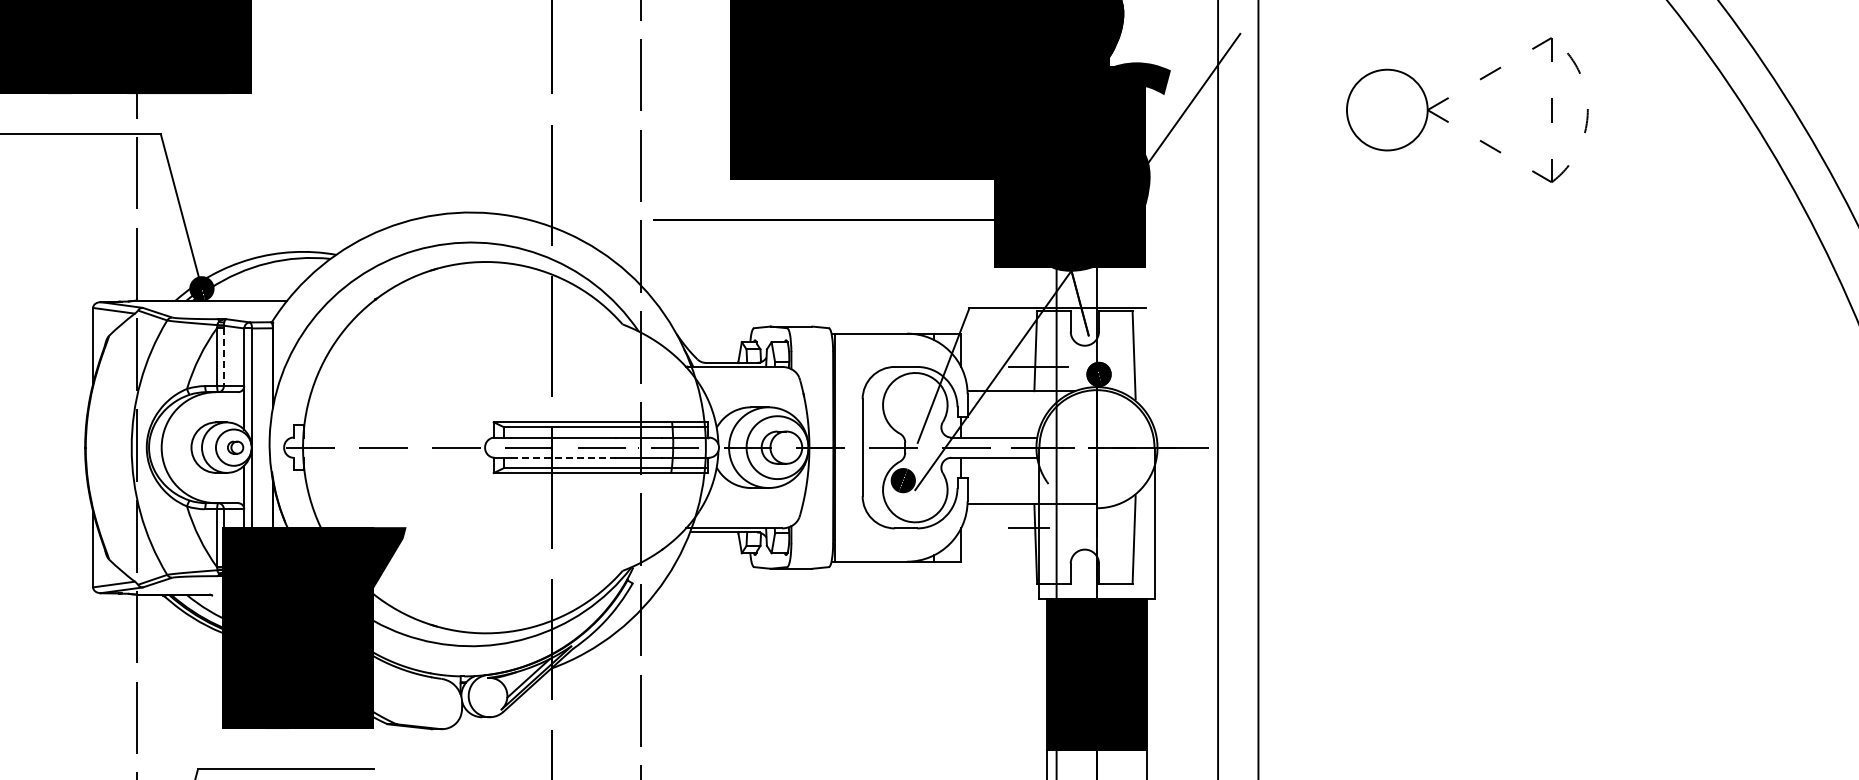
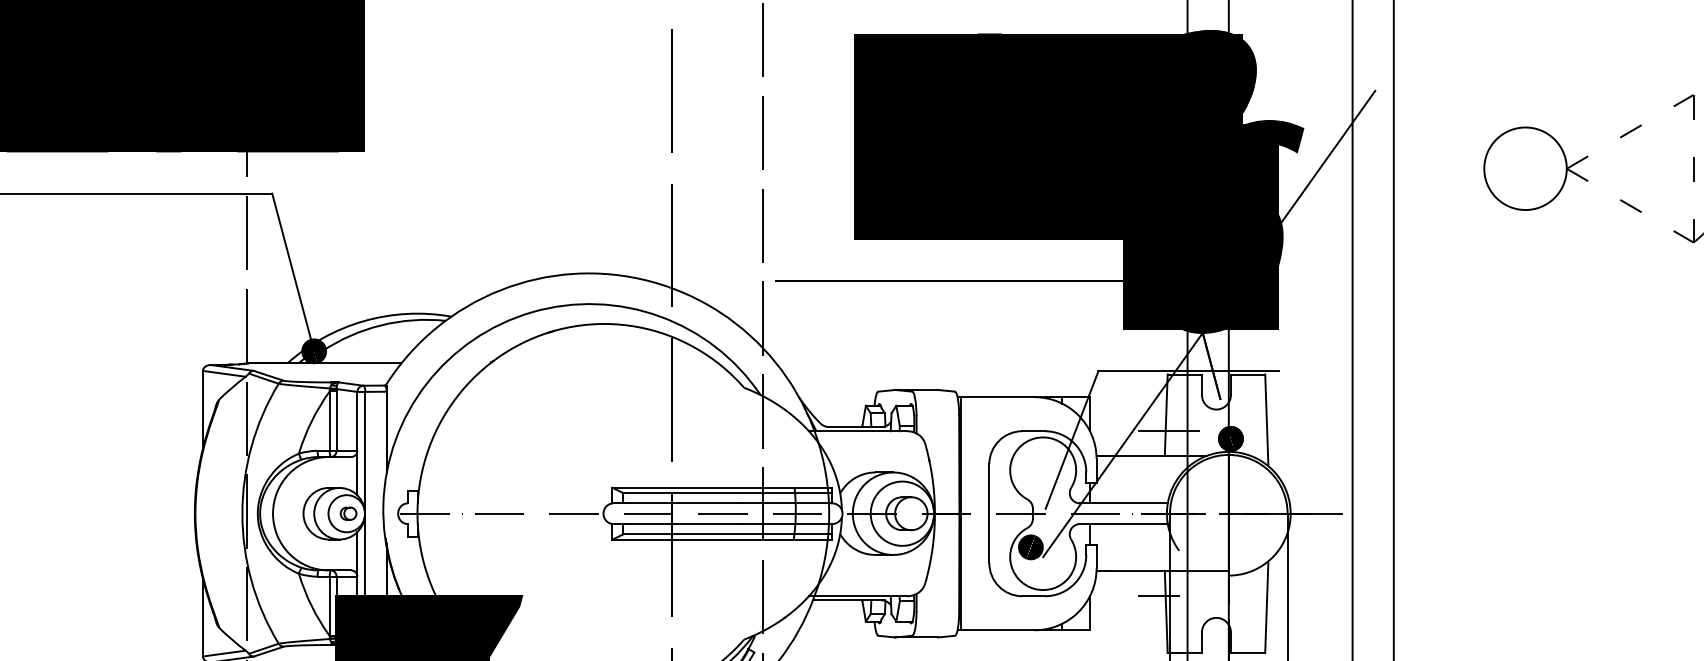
line: (223, 357) -> (336, 421), dashed -> solid
line: (563, 457) -> (683, 523), dashed -> solid

